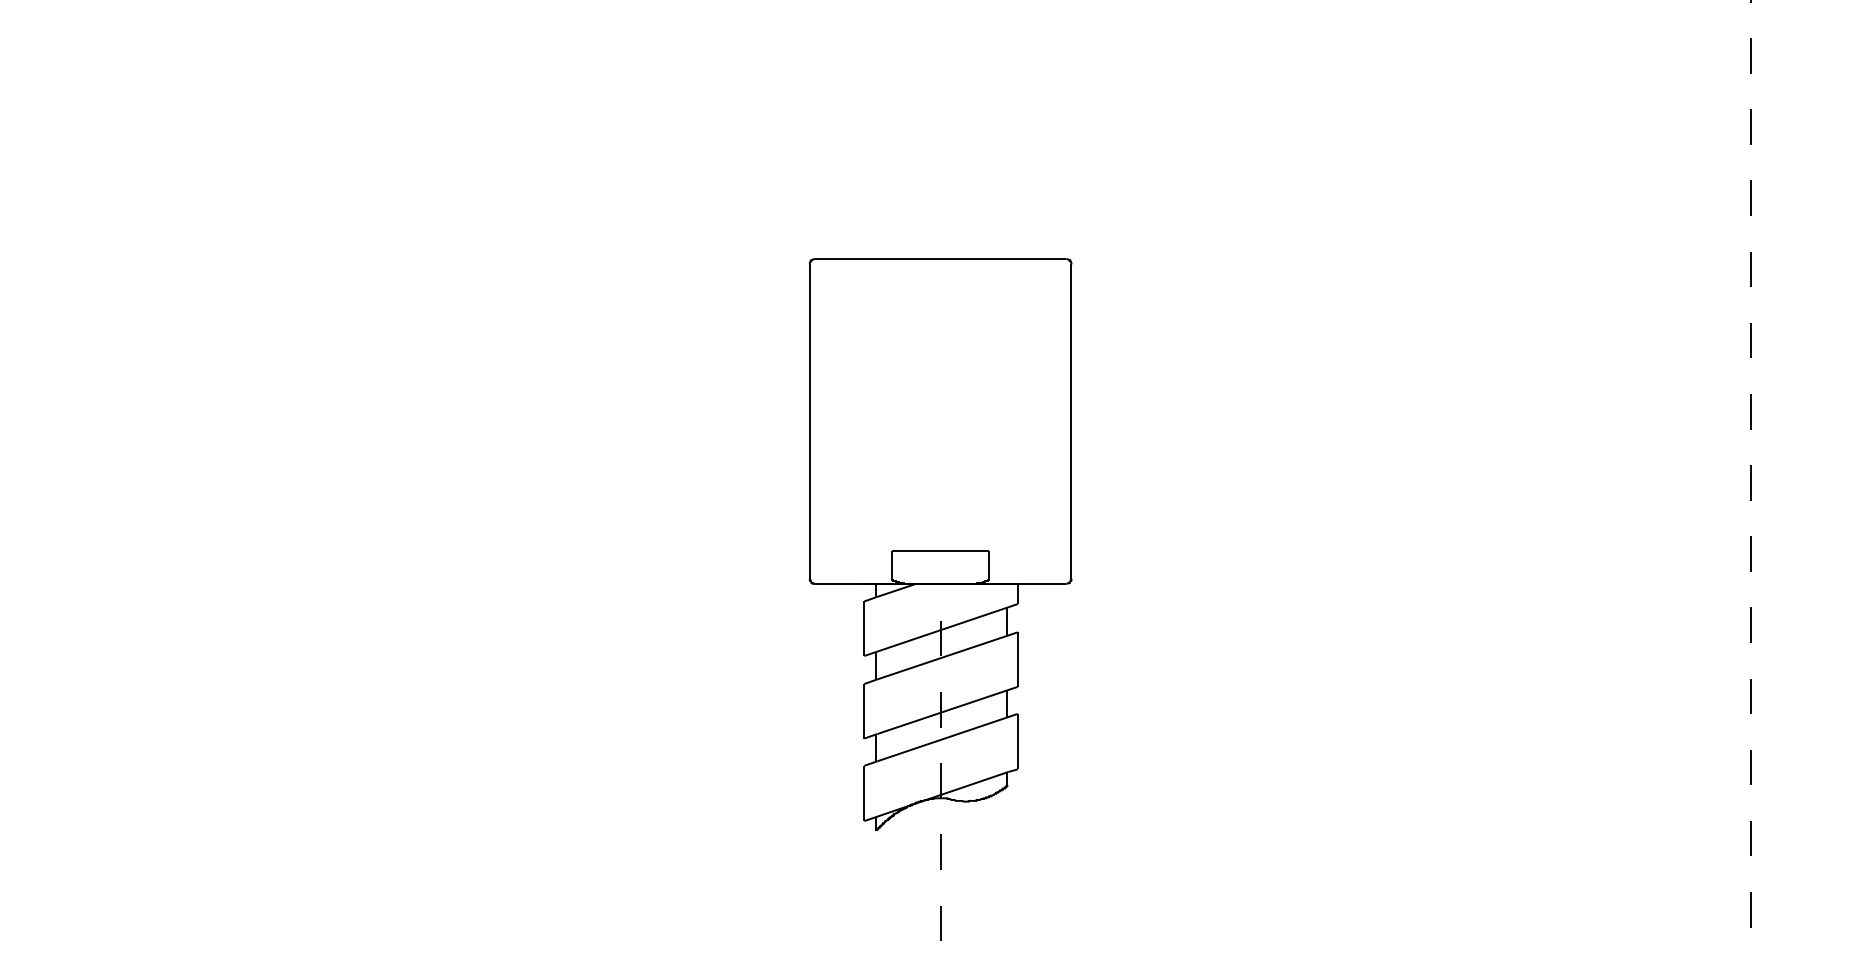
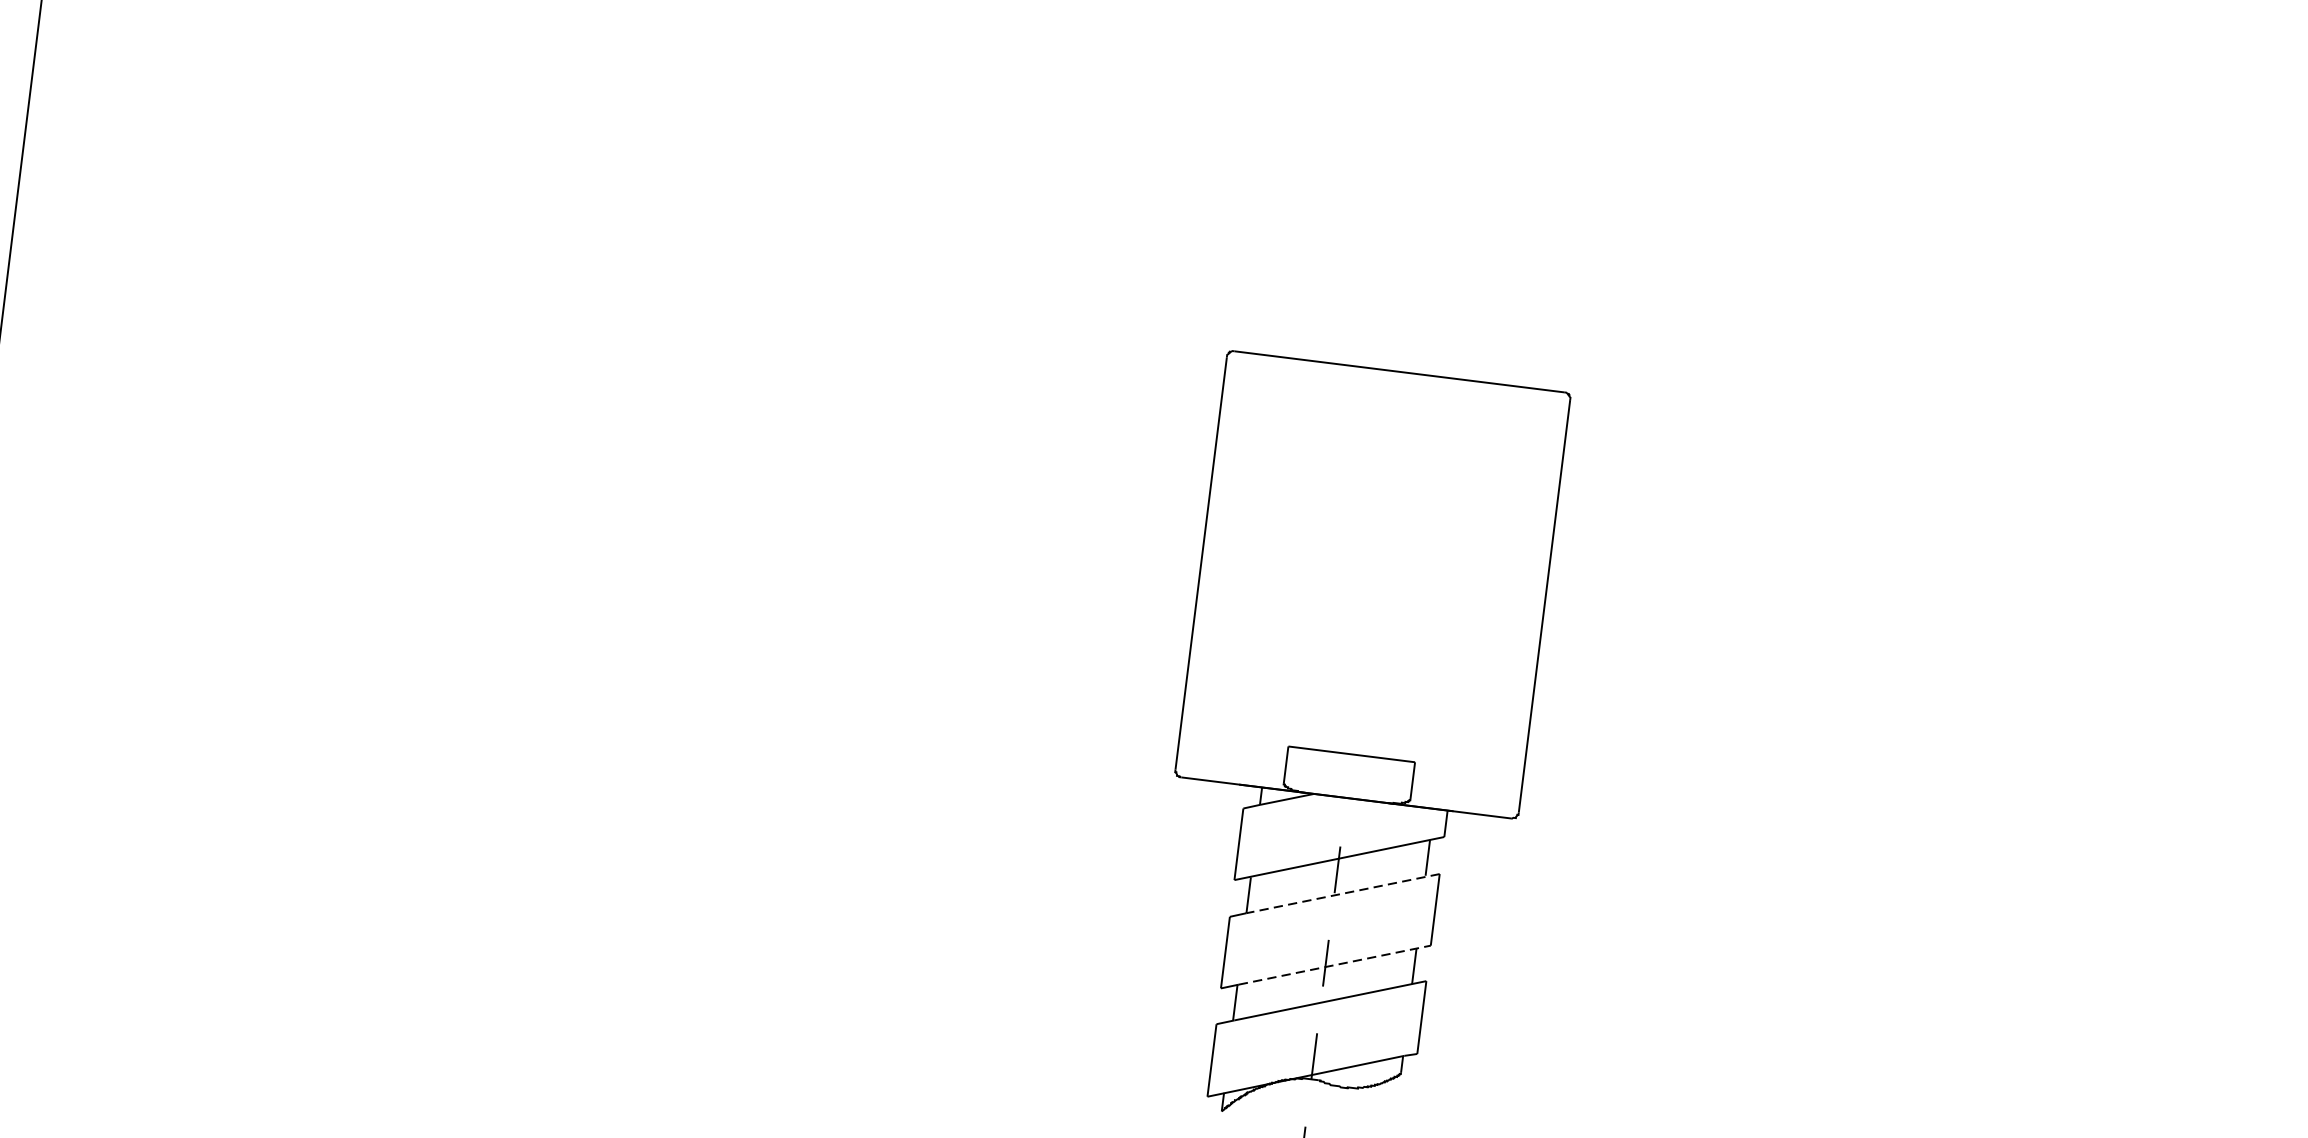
line: (947, 656) -> (1343, 894), solid -> dashed
line: (948, 710) -> (1335, 965), solid -> dashed

